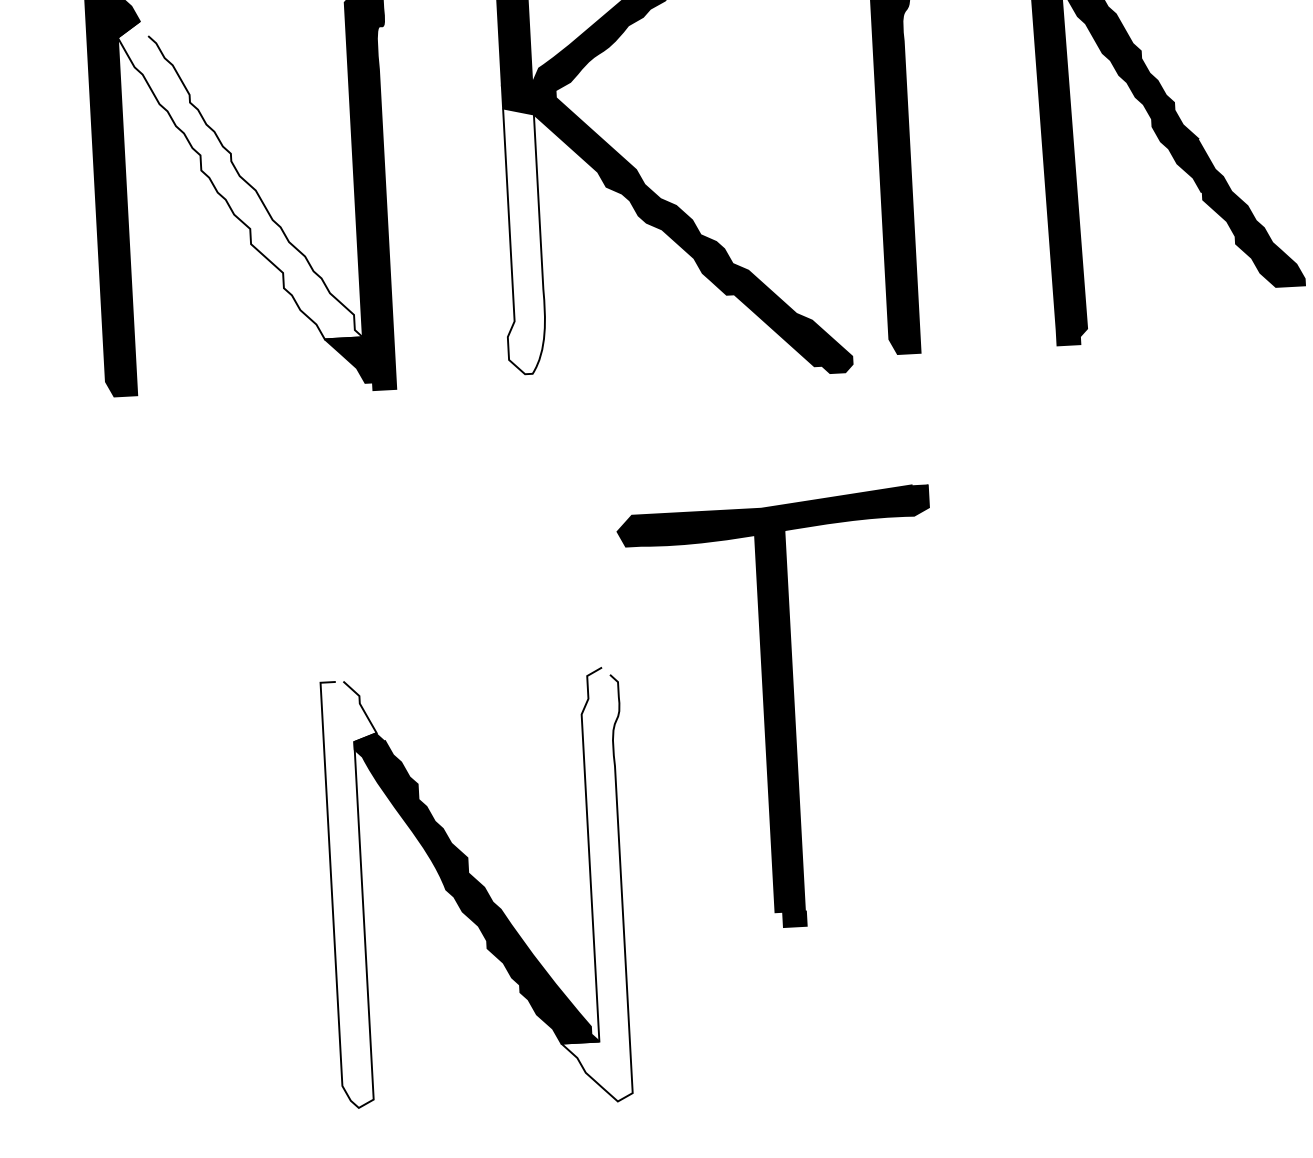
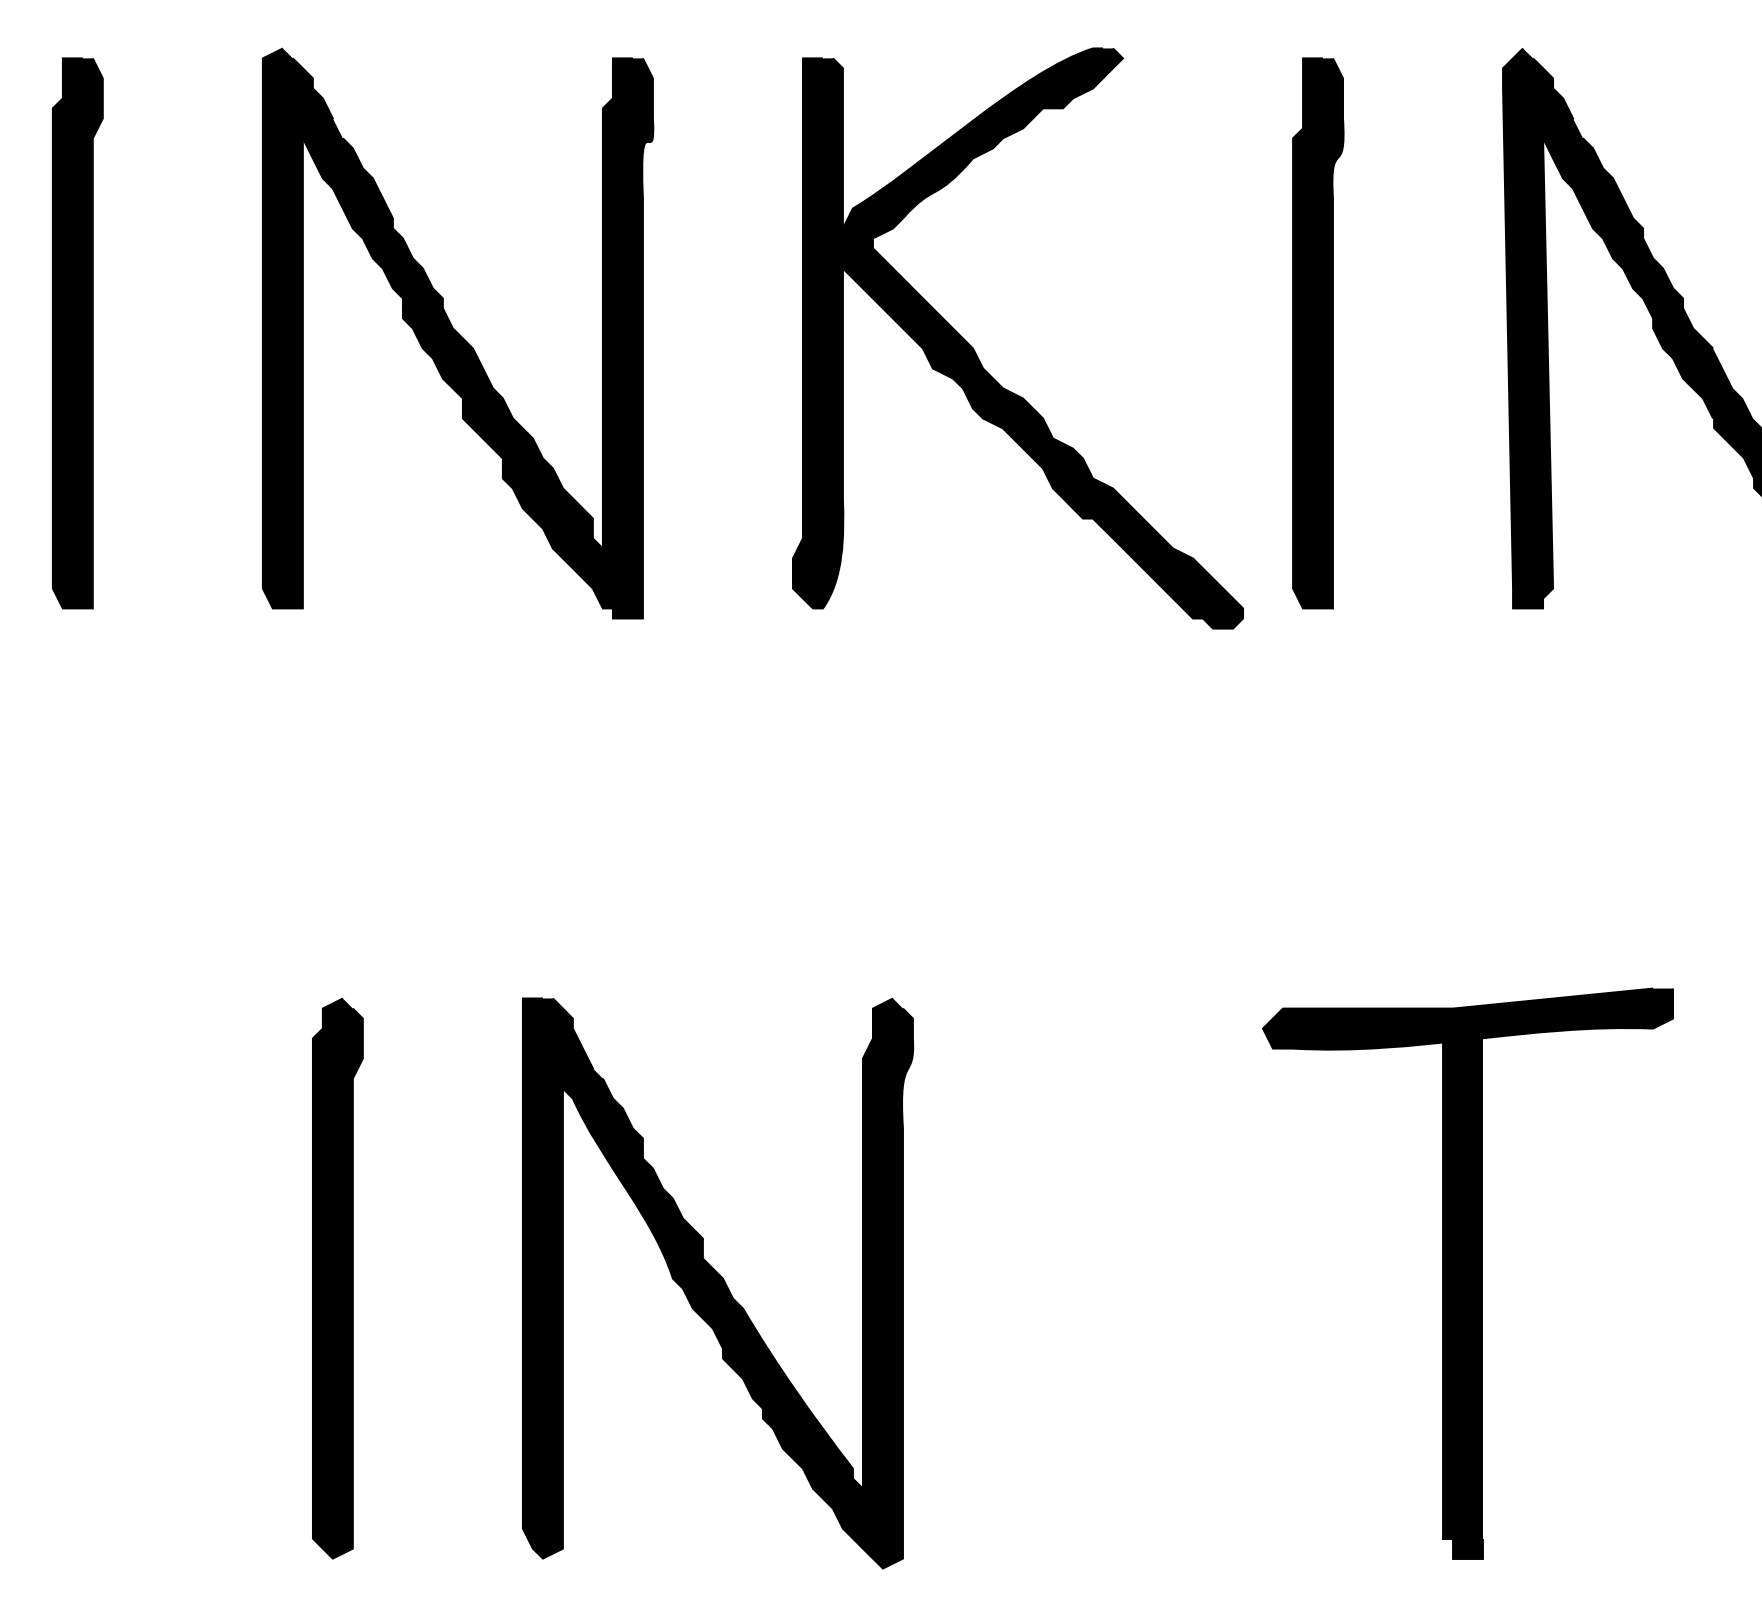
fill: (239, 179) -> (452, 333), added
fill: (521, 241) -> (817, 433), added
part: (783, 709) -> (1467, 1273), moved
fill: (590, 885) -> (862, 1283), added
fill: (358, 894) -> (557, 1278), added
part: (191, 903) -> (337, 1278), added

